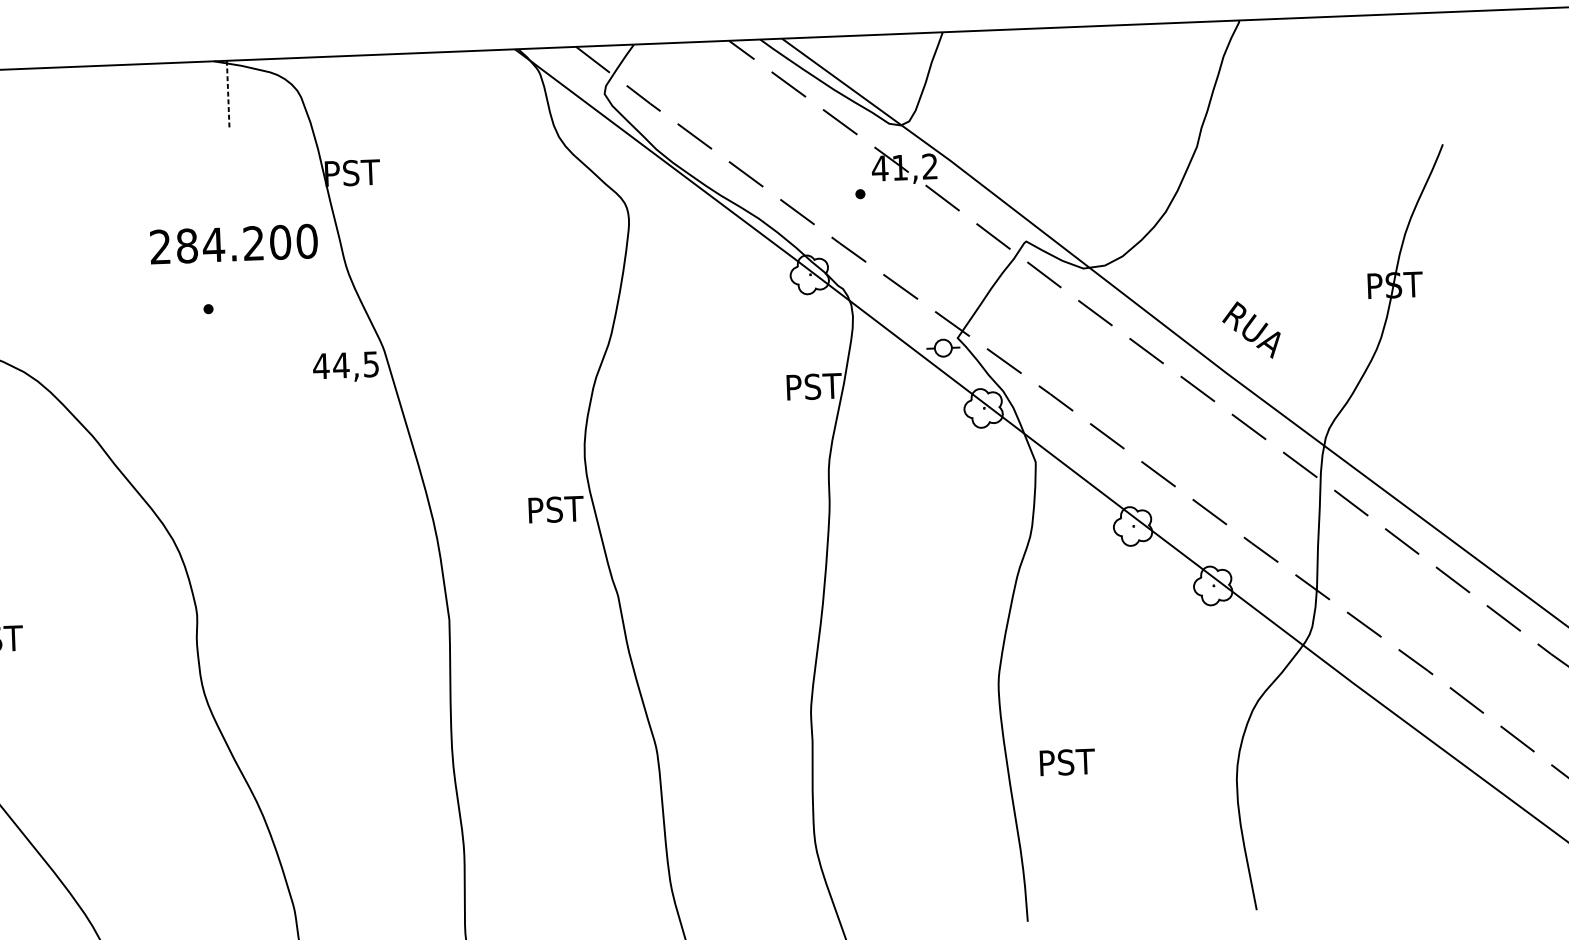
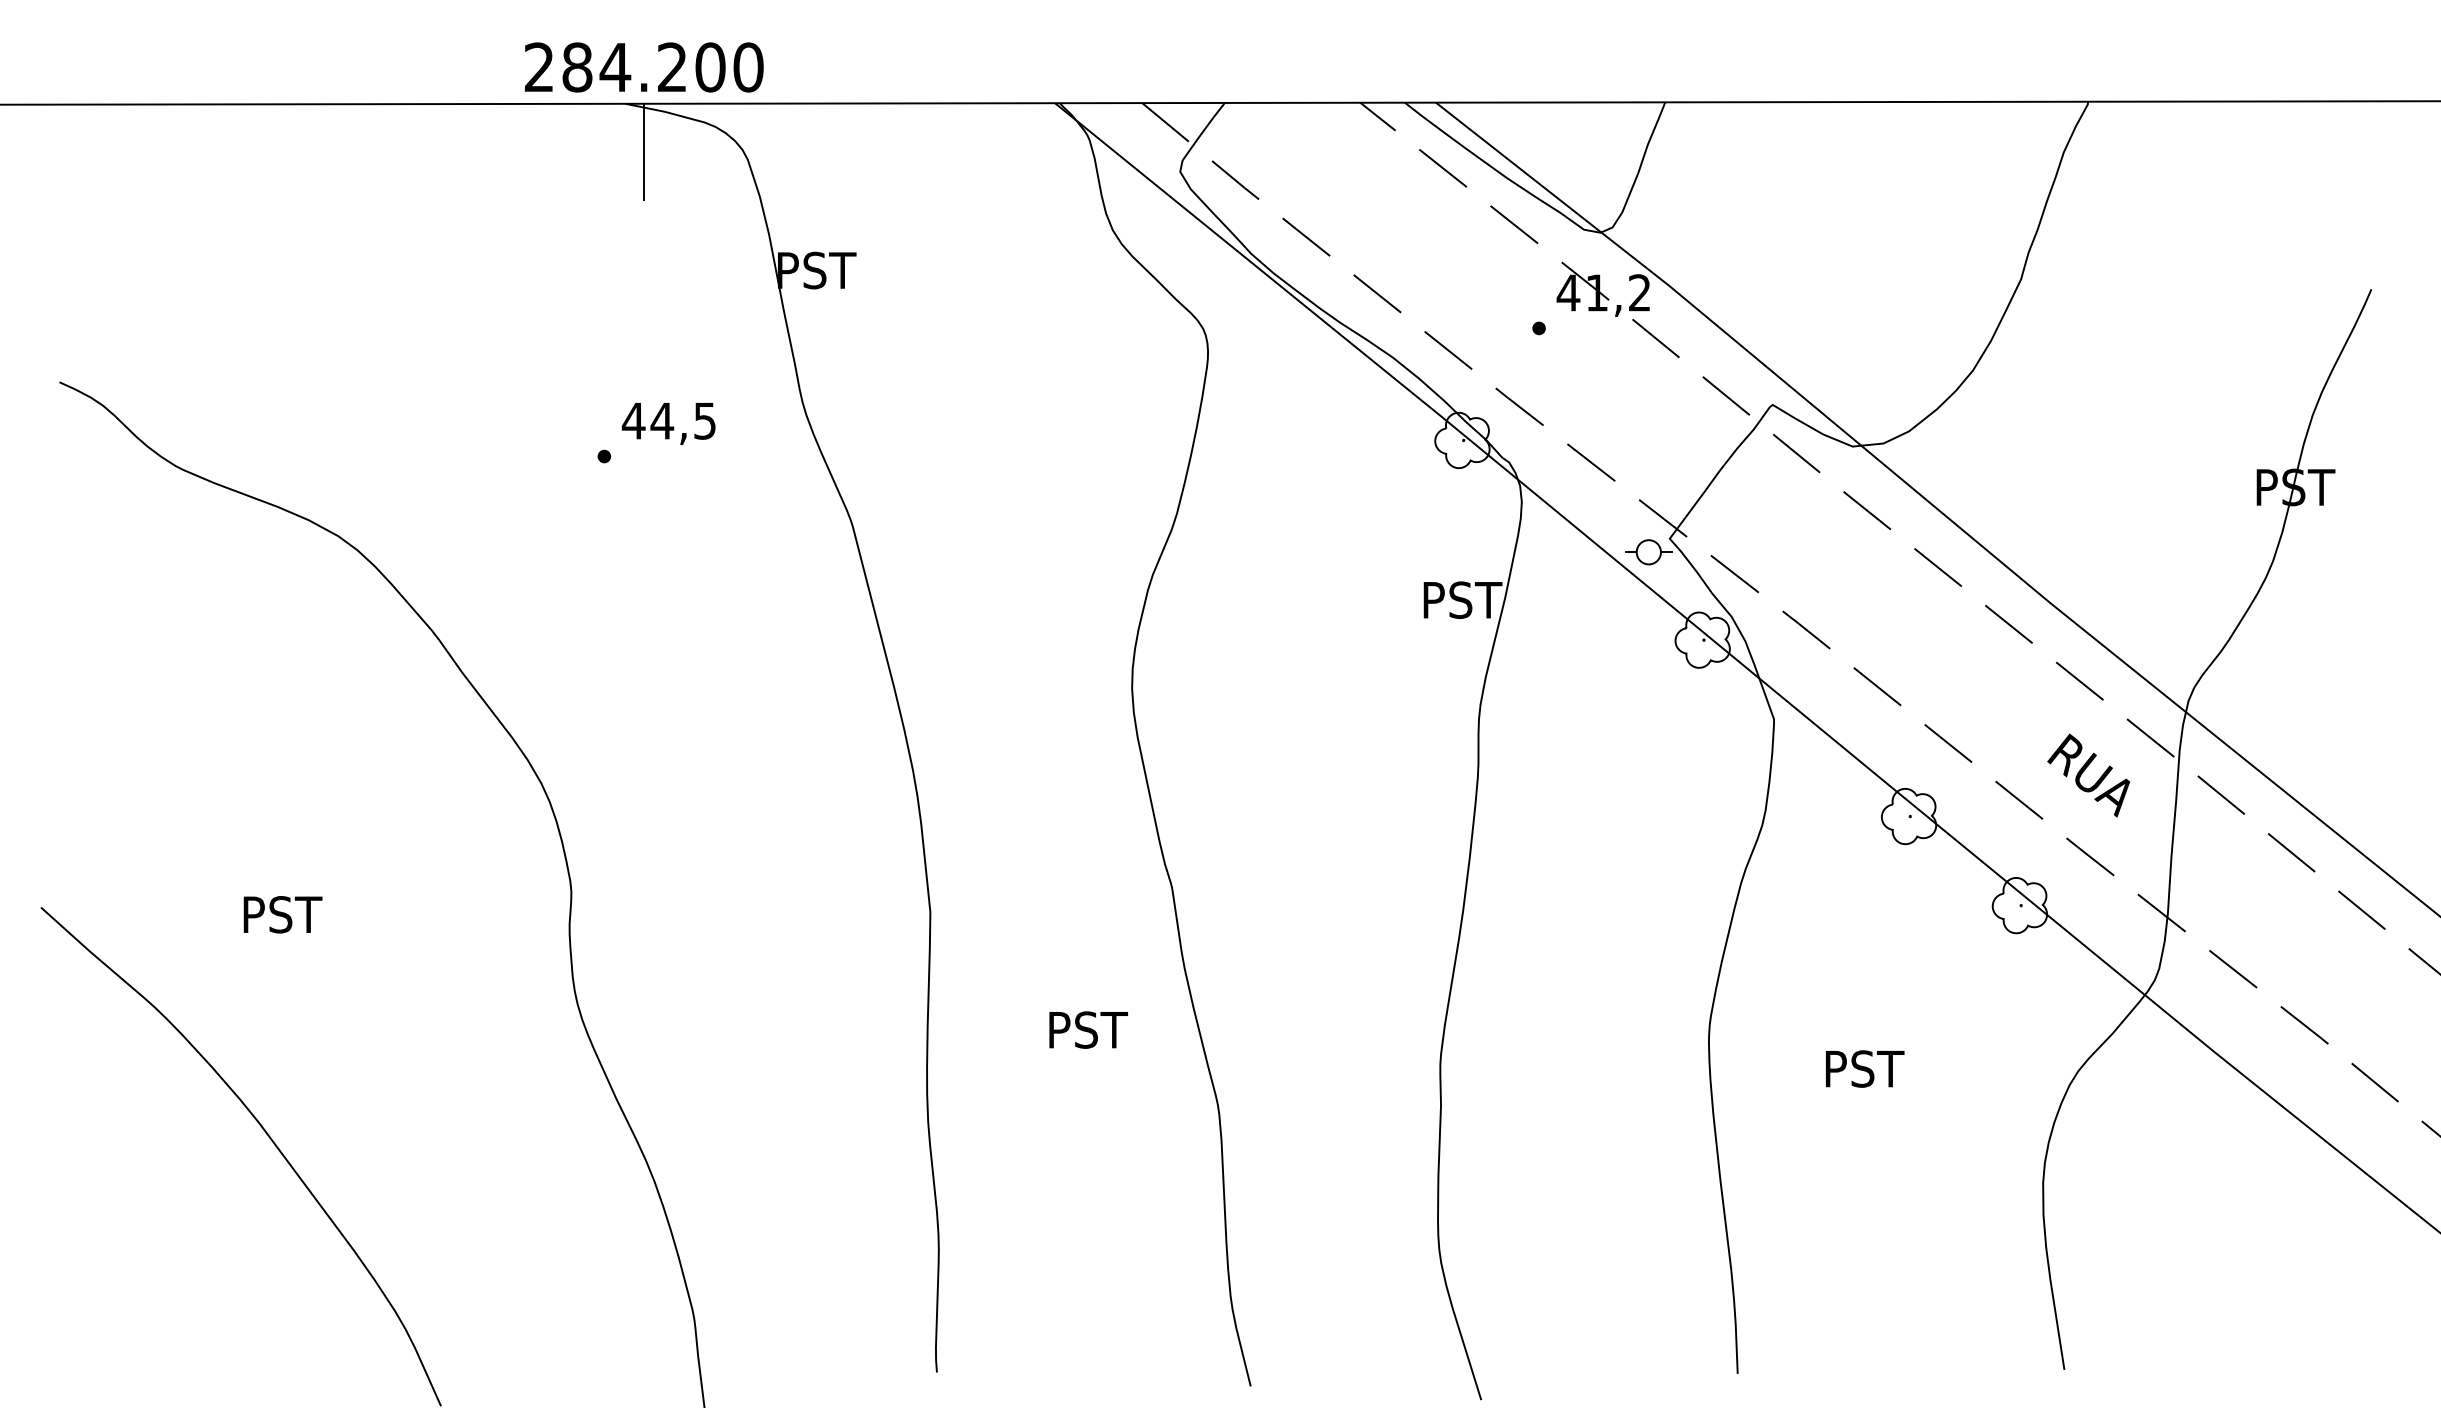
line: (228, 94) -> (644, 152), dashed -> solid
text: (234, 244) -> (644, 67), moved
text: (1251, 330) -> (2088, 775), moved
text: (345, 367) -> (668, 423), moved
text: (556, 509) -> (1088, 1029), moved
text: (1067, 762) -> (1865, 1068), moved

